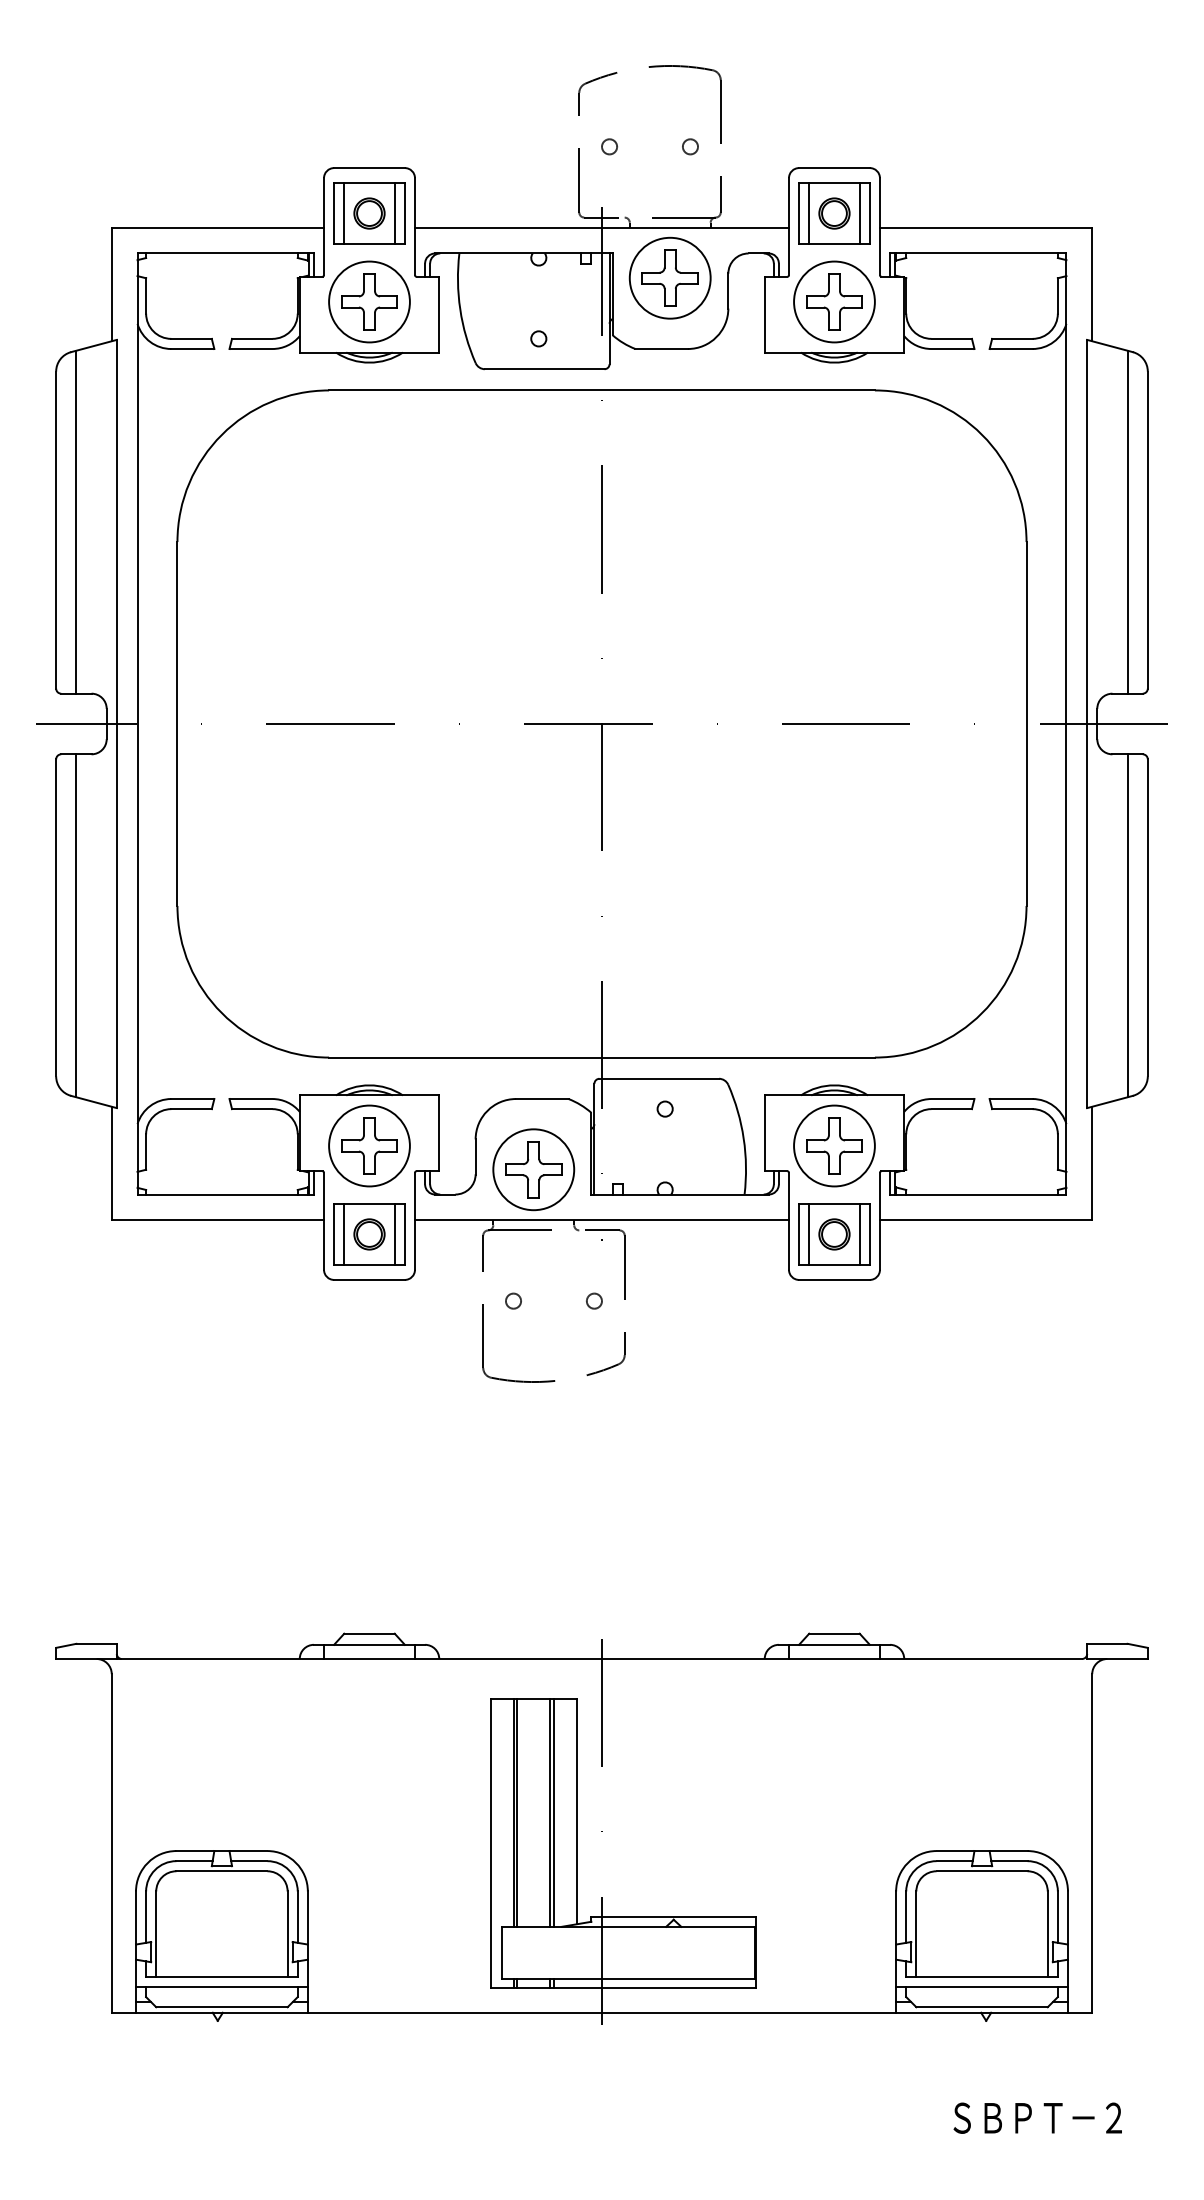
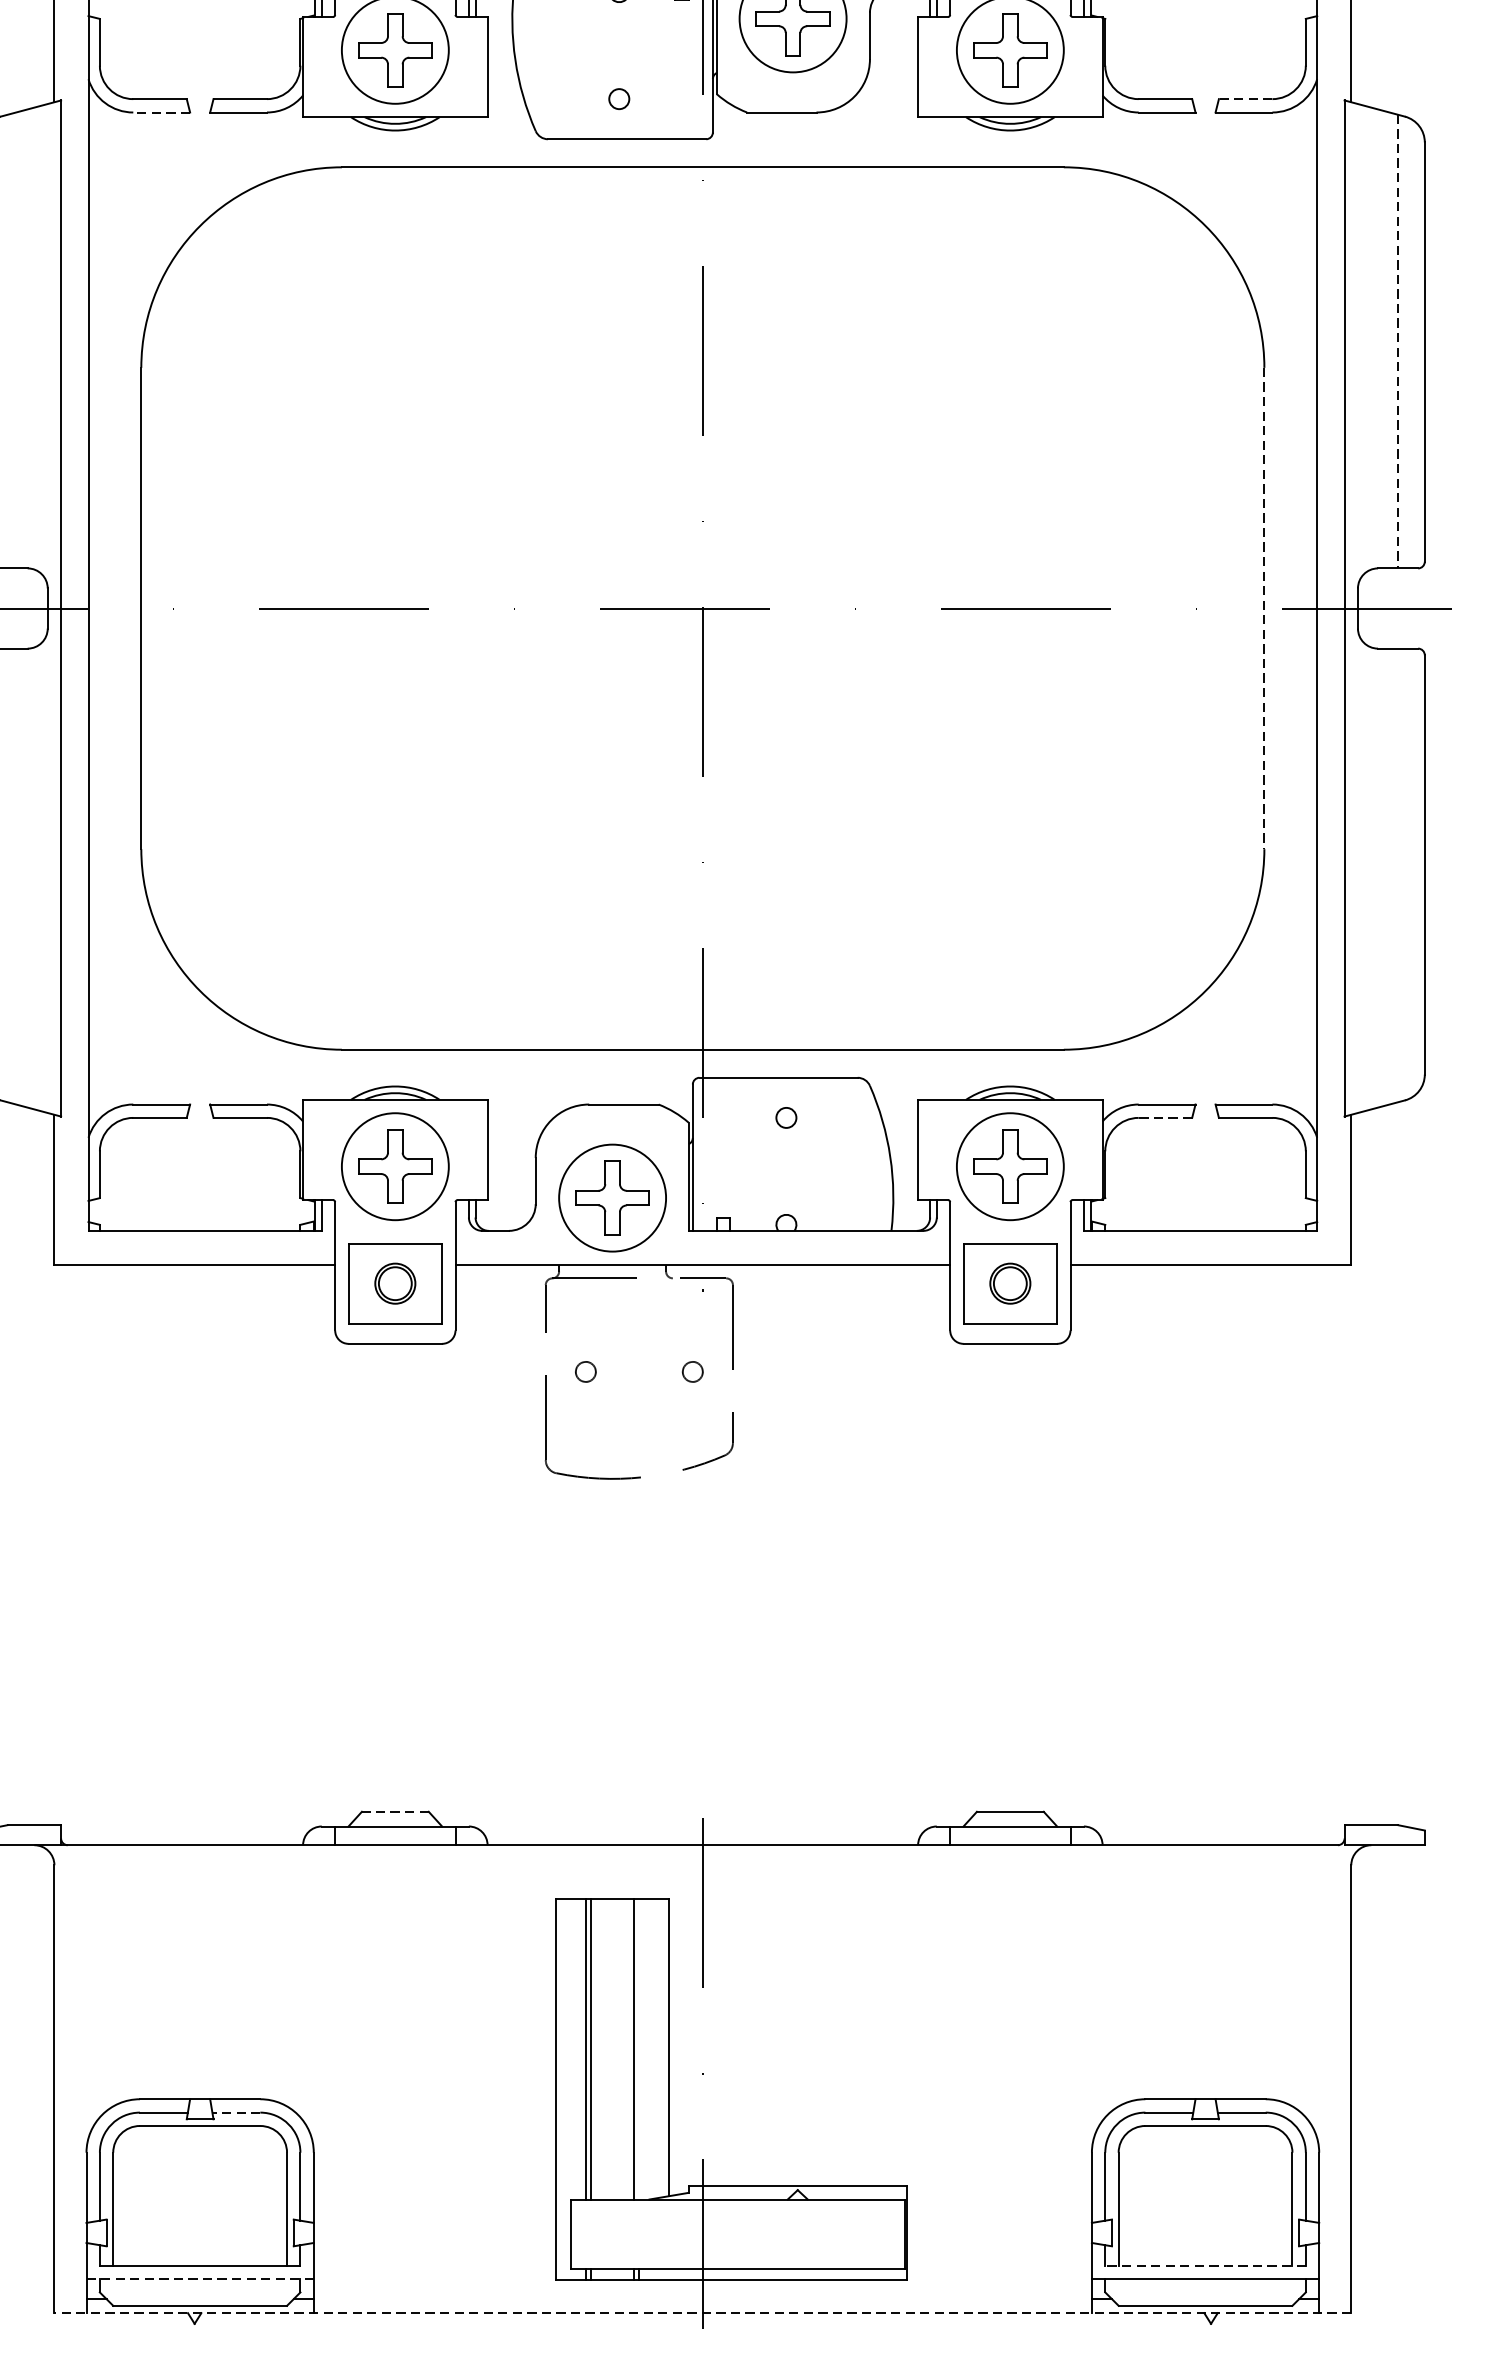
line: (1011, 338) -> (1244, 98), solid -> dashed
line: (192, 349) -> (161, 113), solid -> dashed
line: (76, 521) -> (7, 340), removed
line: (1127, 522) -> (1397, 341), solid -> dashed
line: (1026, 724) -> (1264, 609), solid -> dashed
line: (76, 925) -> (7, 875), removed
line: (1127, 925) -> (1397, 875), removed
line: (951, 1109) -> (1165, 1118), solid -> dashed
line: (344, 1234) -> (362, 1283), removed
line: (394, 1234) -> (428, 1283), removed
line: (809, 1234) -> (977, 1283), removed
line: (859, 1234) -> (1043, 1283), removed
line: (369, 1633) -> (395, 1811), solid -> dashed
line: (553, 1812) -> (638, 2048), removed
line: (248, 1861) -> (235, 2113), solid -> dashed
line: (982, 1976) -> (1206, 2265), solid -> dashed
line: (221, 1986) -> (199, 2278), solid -> dashed
line: (601, 2012) -> (702, 2312), solid -> dashed

